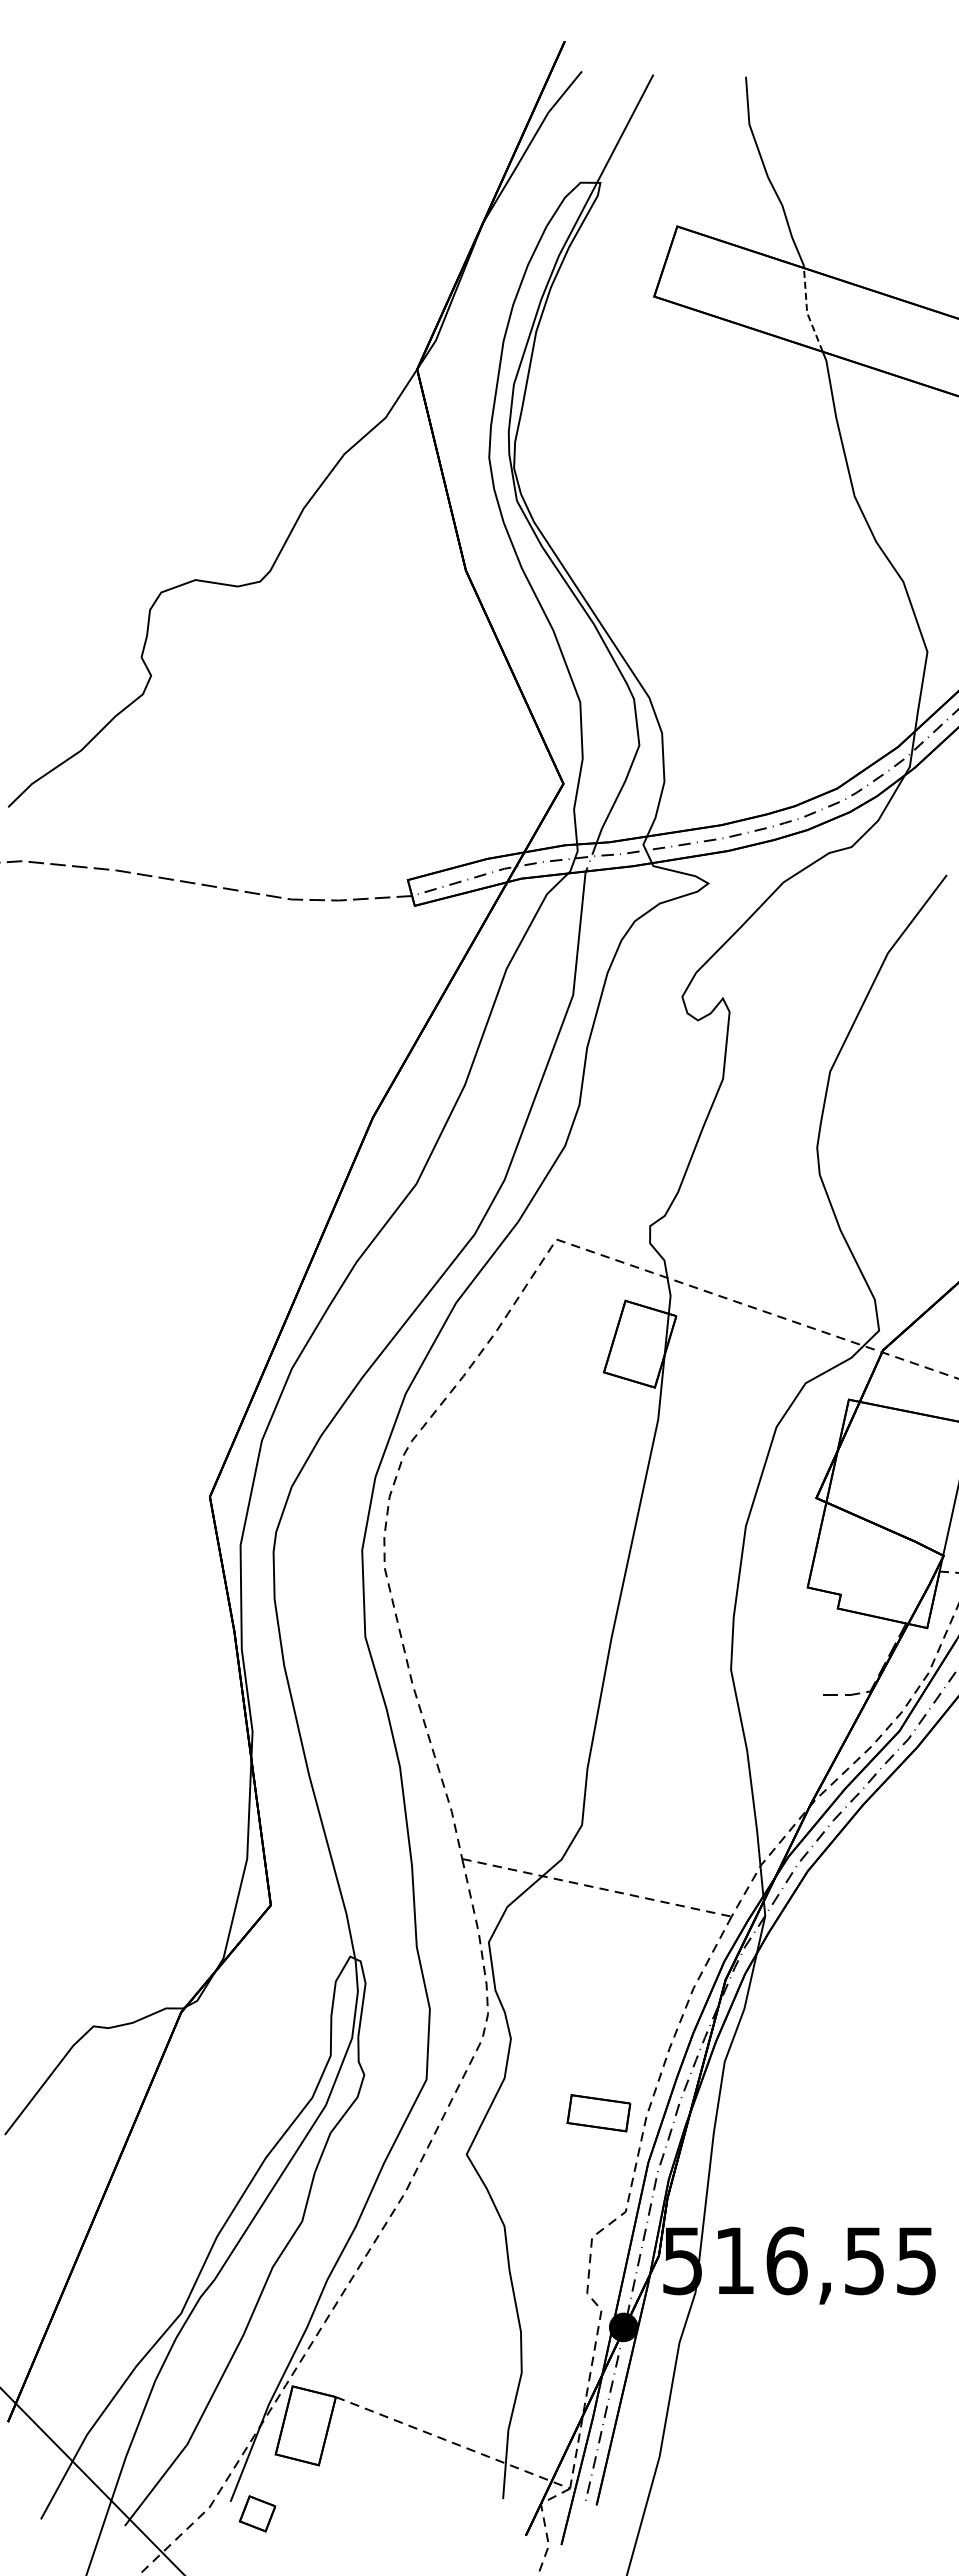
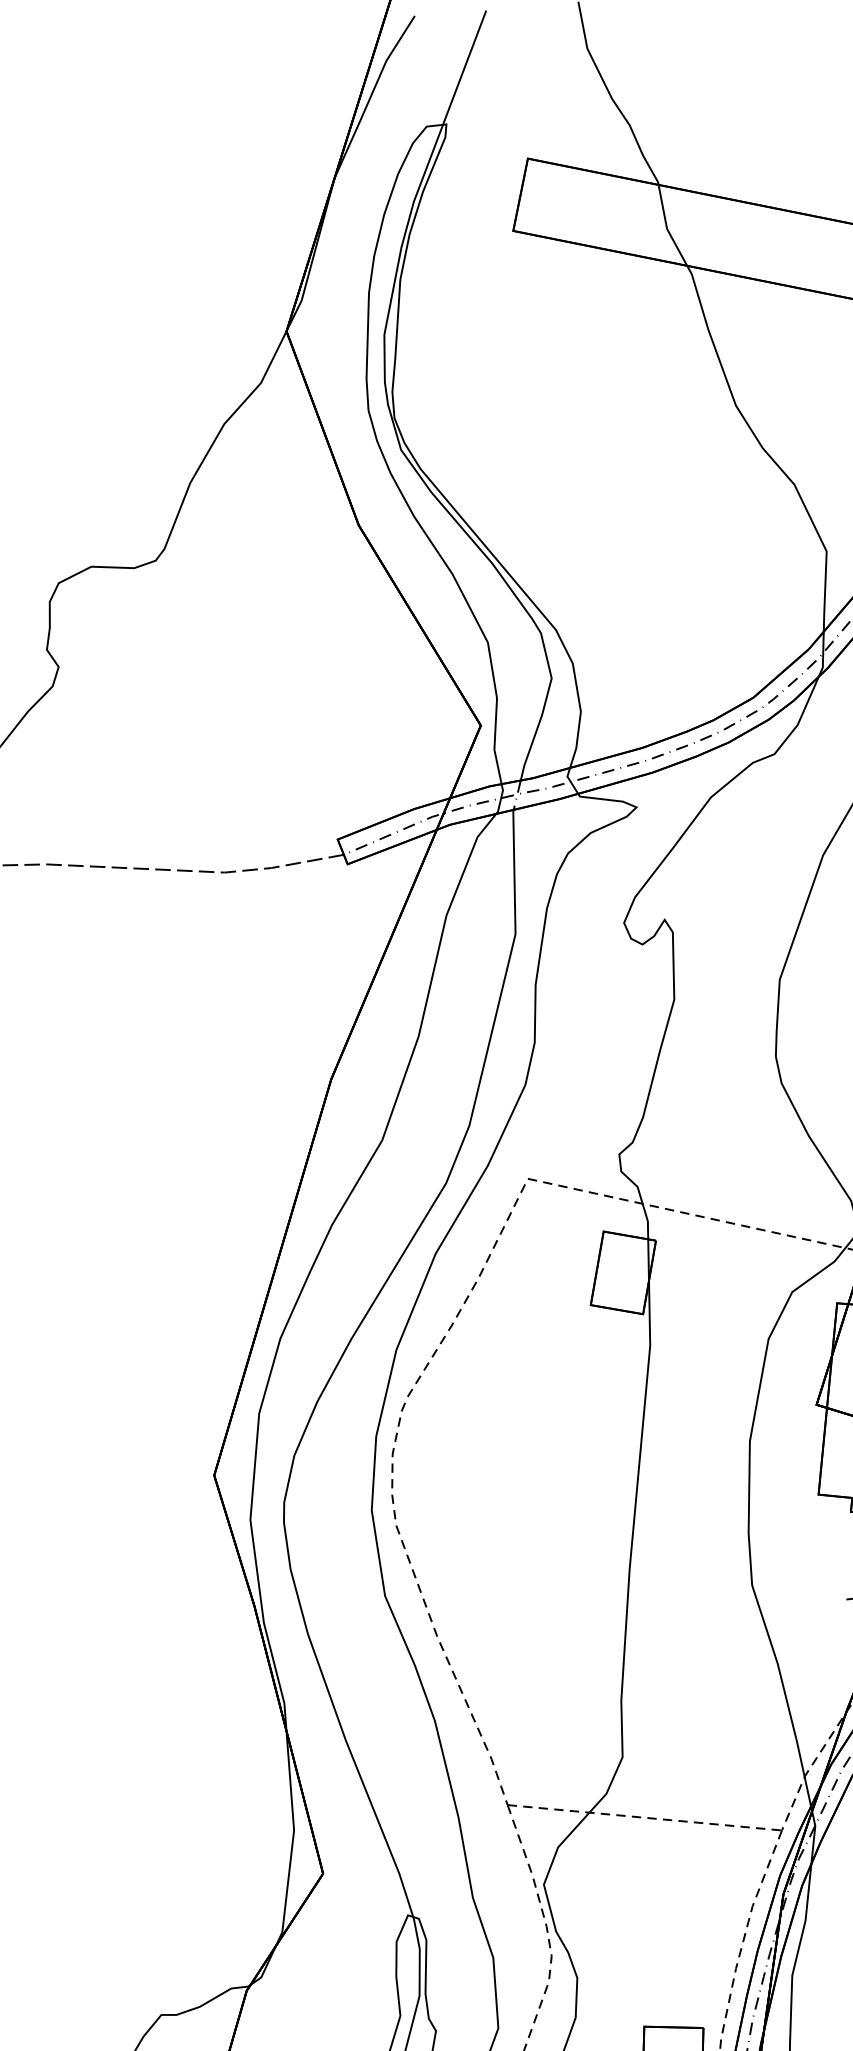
line: (807, 311) -> (667, 227), dashed -> solid

